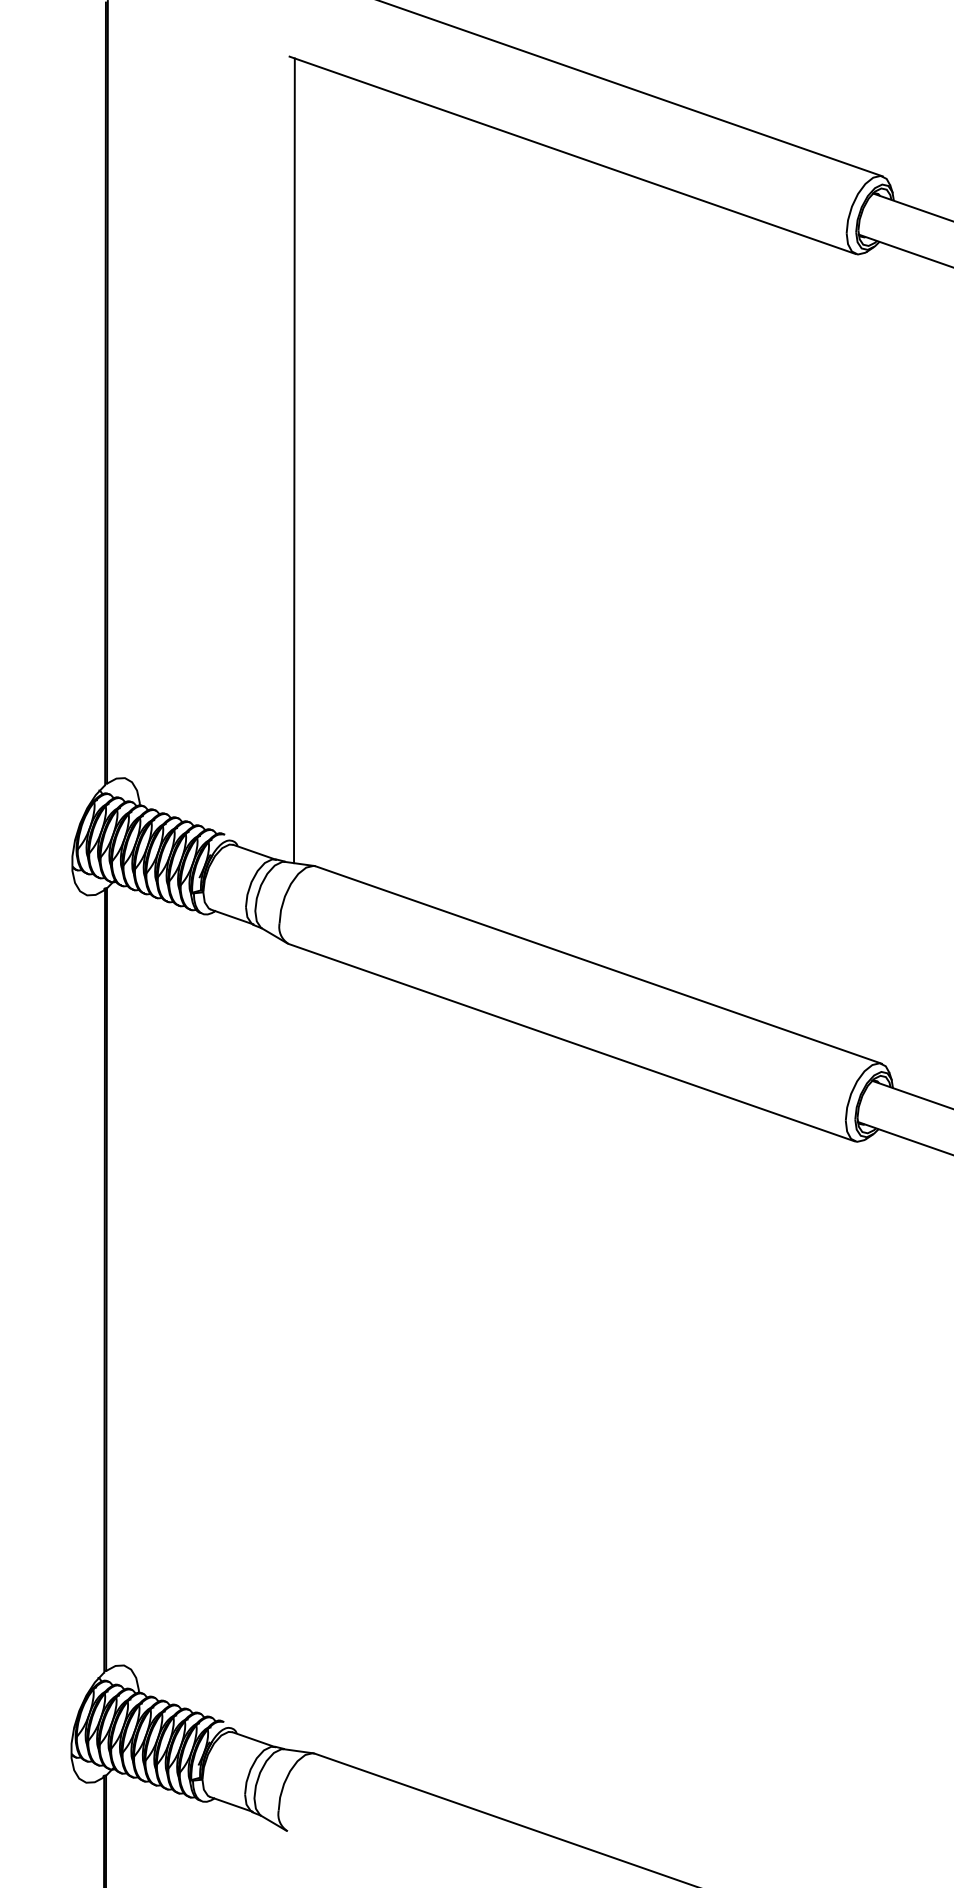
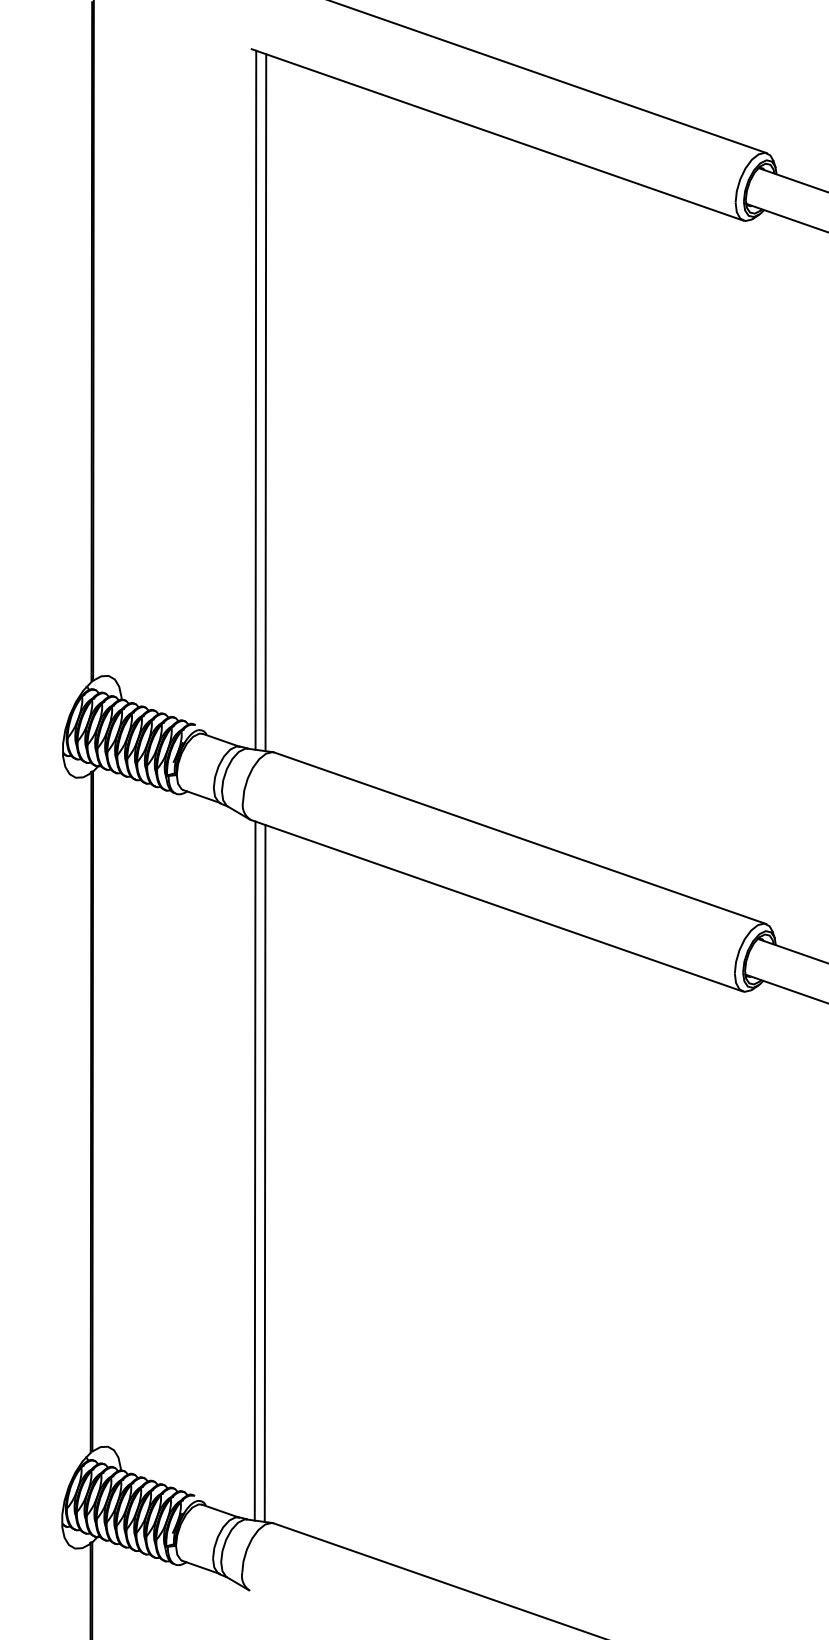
line: (305, 463) -> (265, 402), added
line: (292, 1347) -> (254, 1170), added
line: (304, 1350) -> (264, 1173), added

